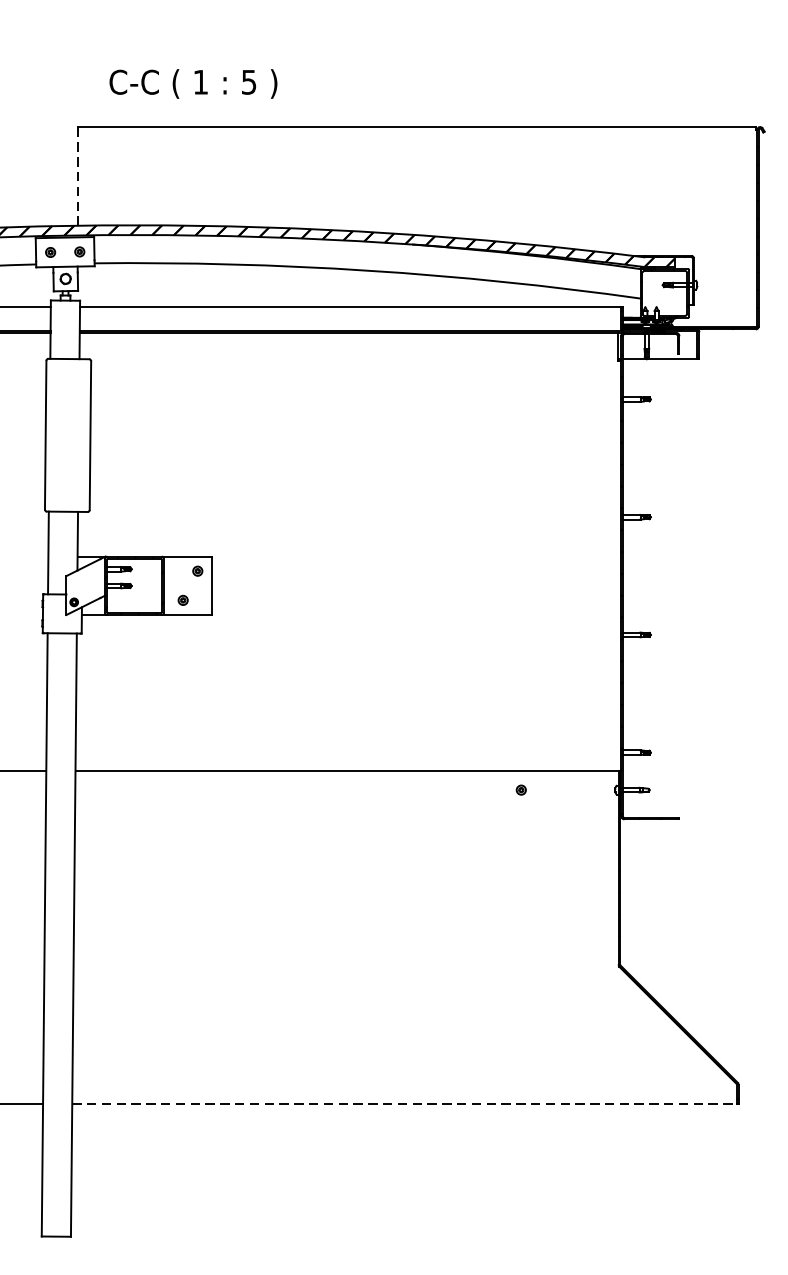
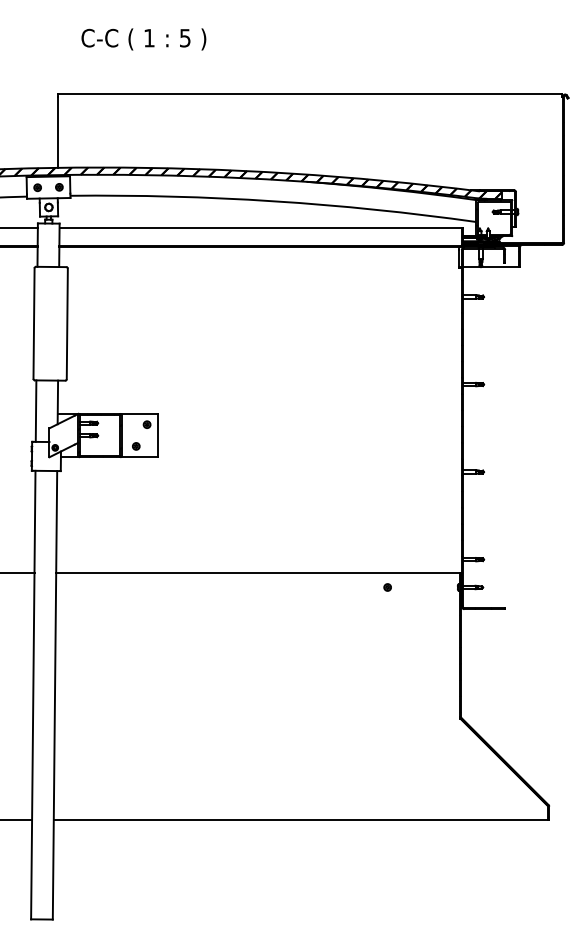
text: (192, 84) -> (143, 39), moved
line: (77, 178) -> (57, 132), dashed -> solid
line: (405, 1103) -> (301, 820), dashed -> solid

